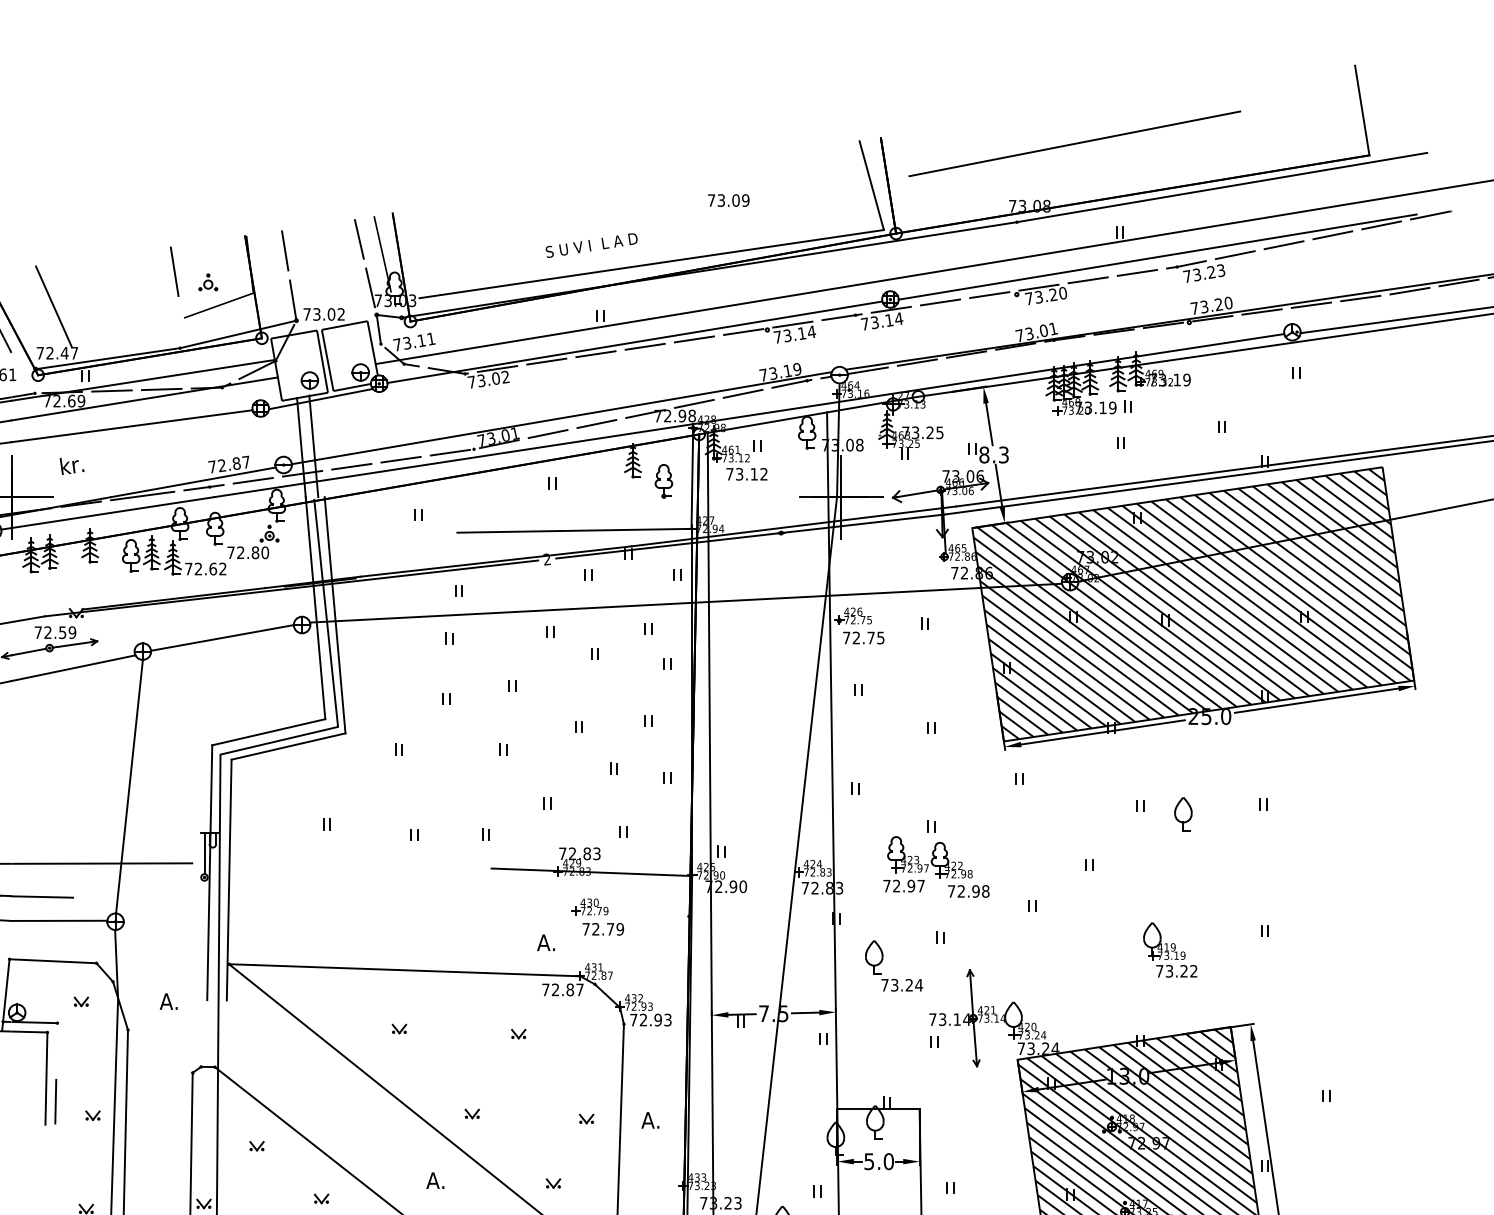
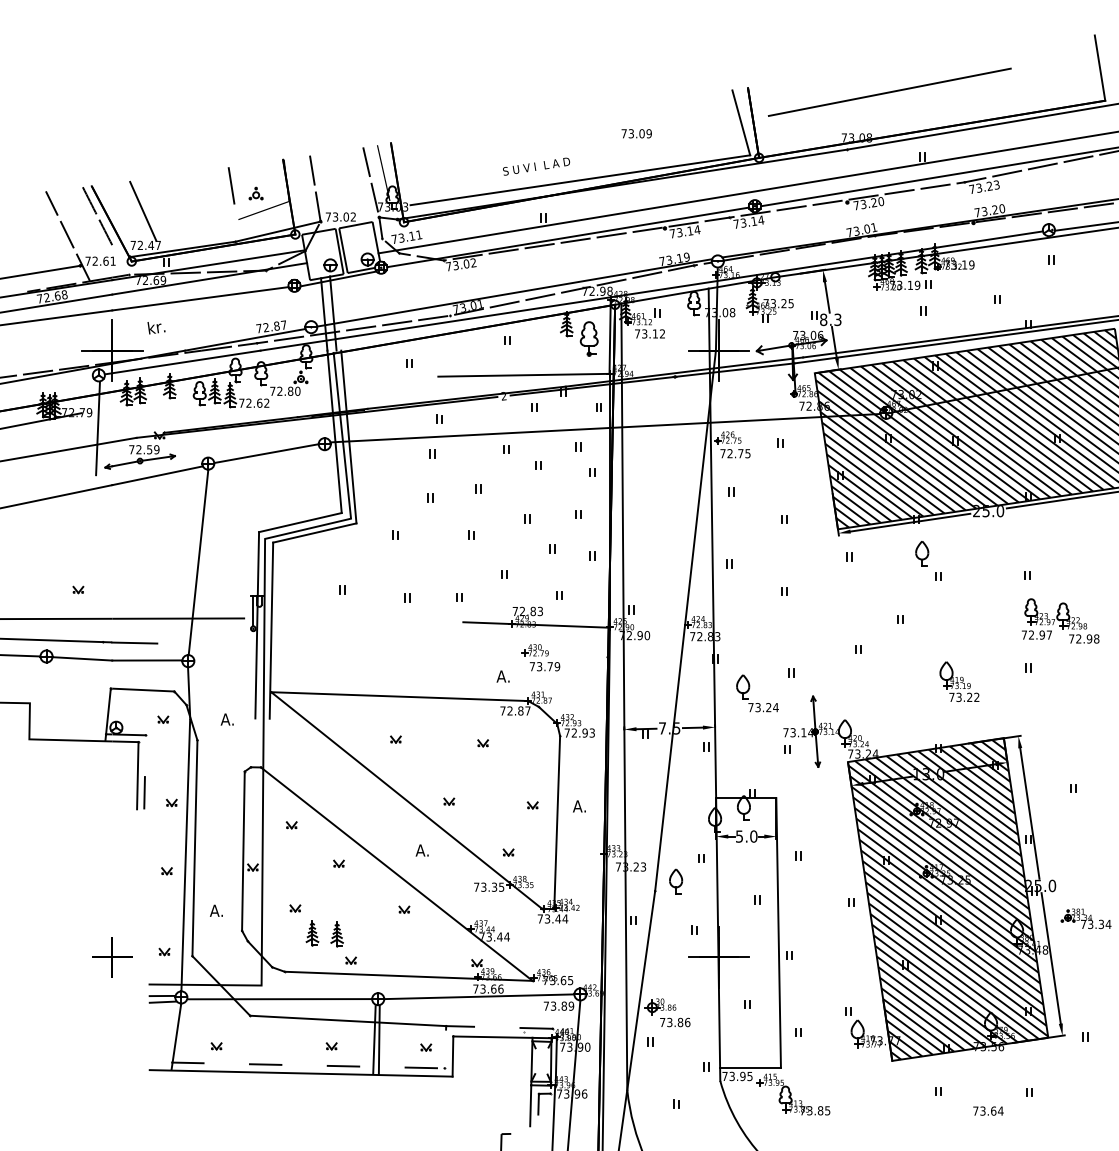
part: (664, 481) -> (589, 339), size x1.4
part: (1183, 814) -> (922, 553), moved
part: (936, 866) -> (1060, 620), moved
text: (595, 930) -> (539, 667), 72.79 -> 73.79

